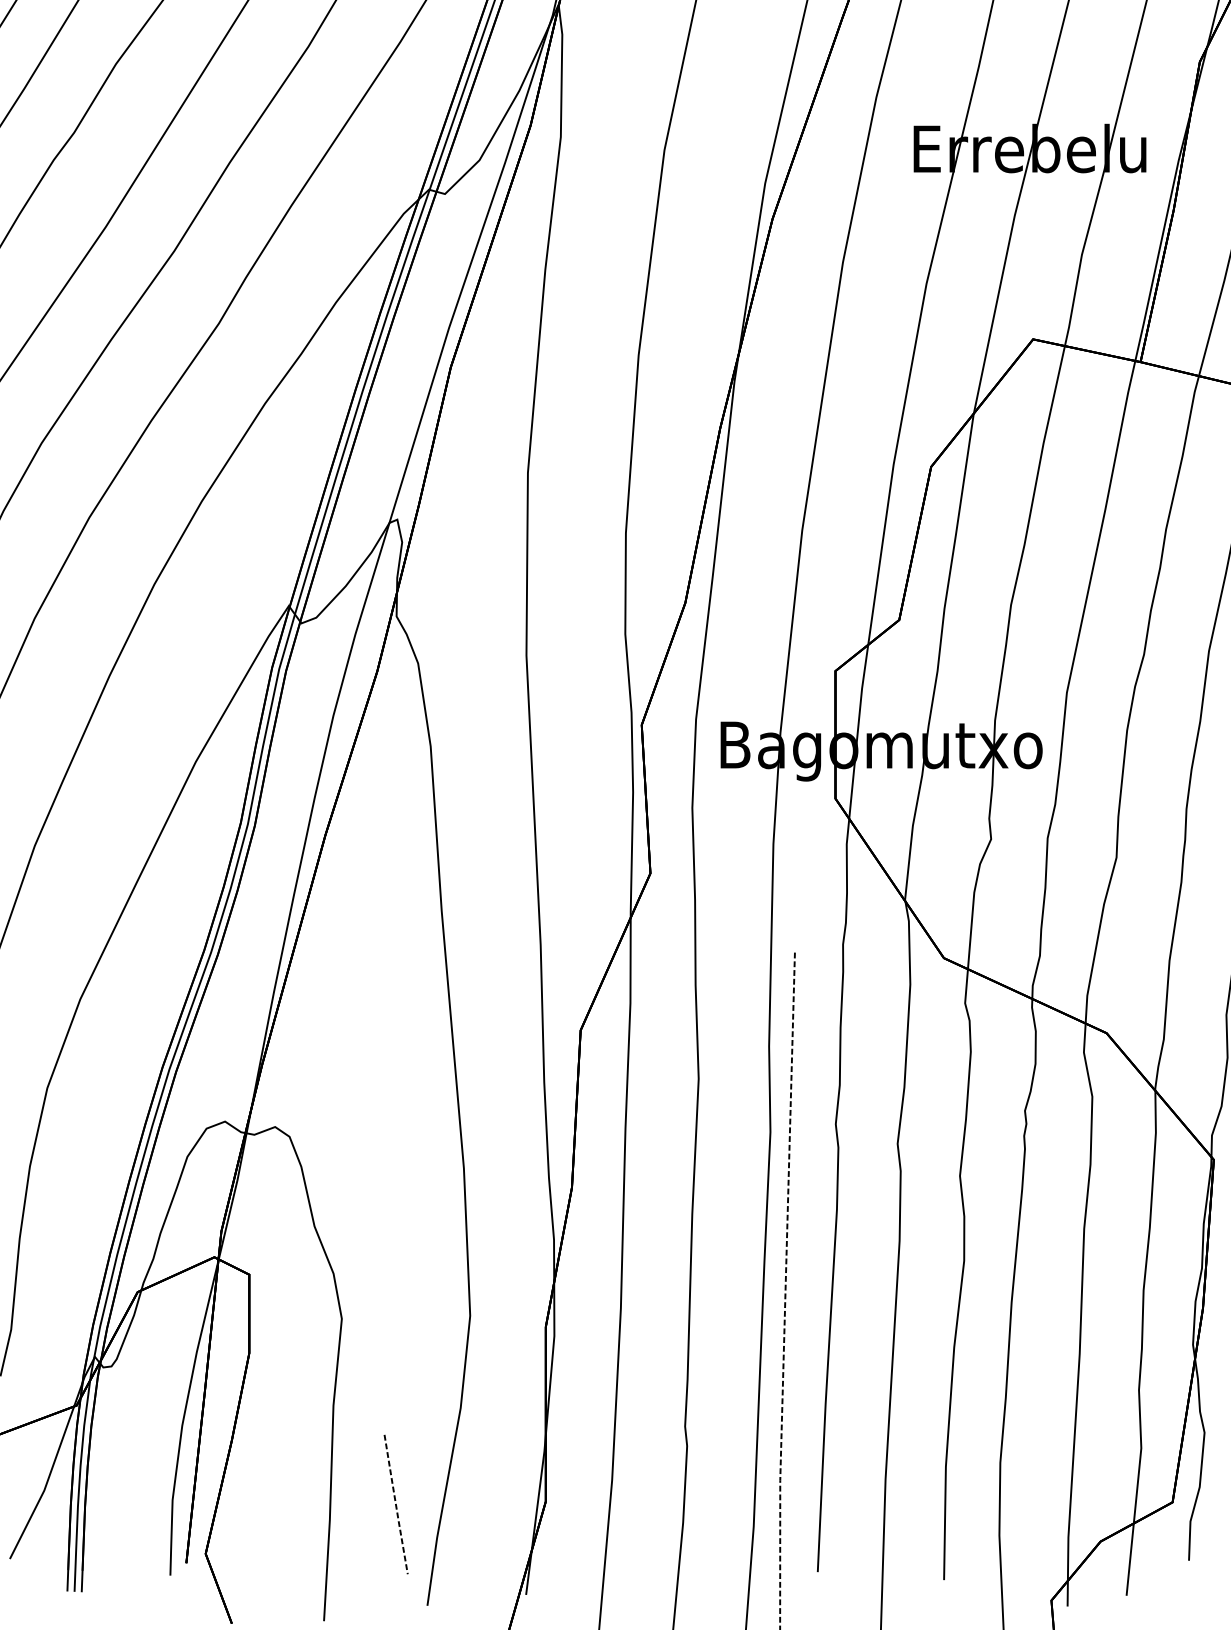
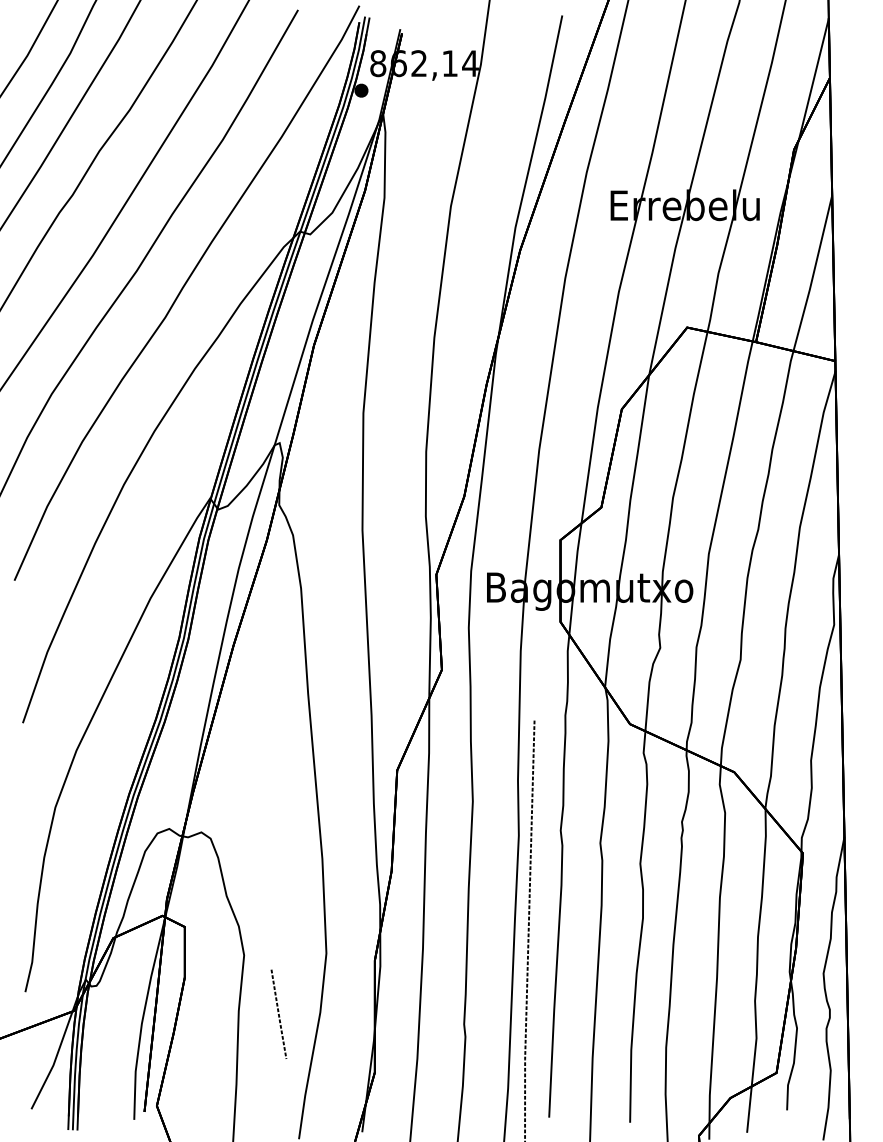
line: (396, 1503) -> (279, 1013), moved

